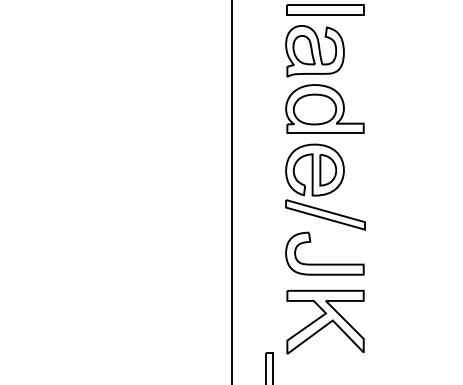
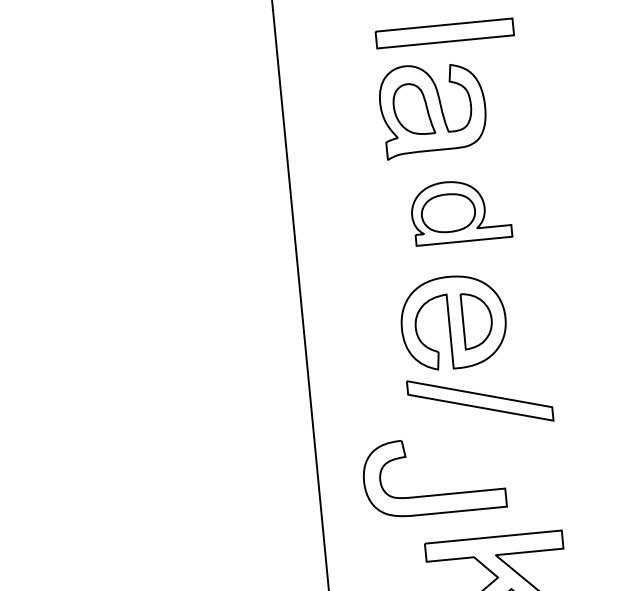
part: (324, 108) -> (459, 210), size x0.7
part: (324, 263) -> (434, 493), moved

